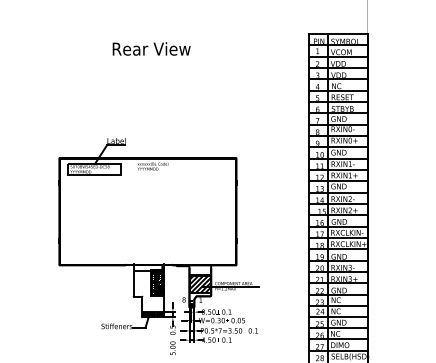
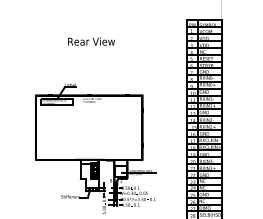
text: (151, 48) -> (91, 41), moved
hatch: (199, 284) -> (120, 171), removed

